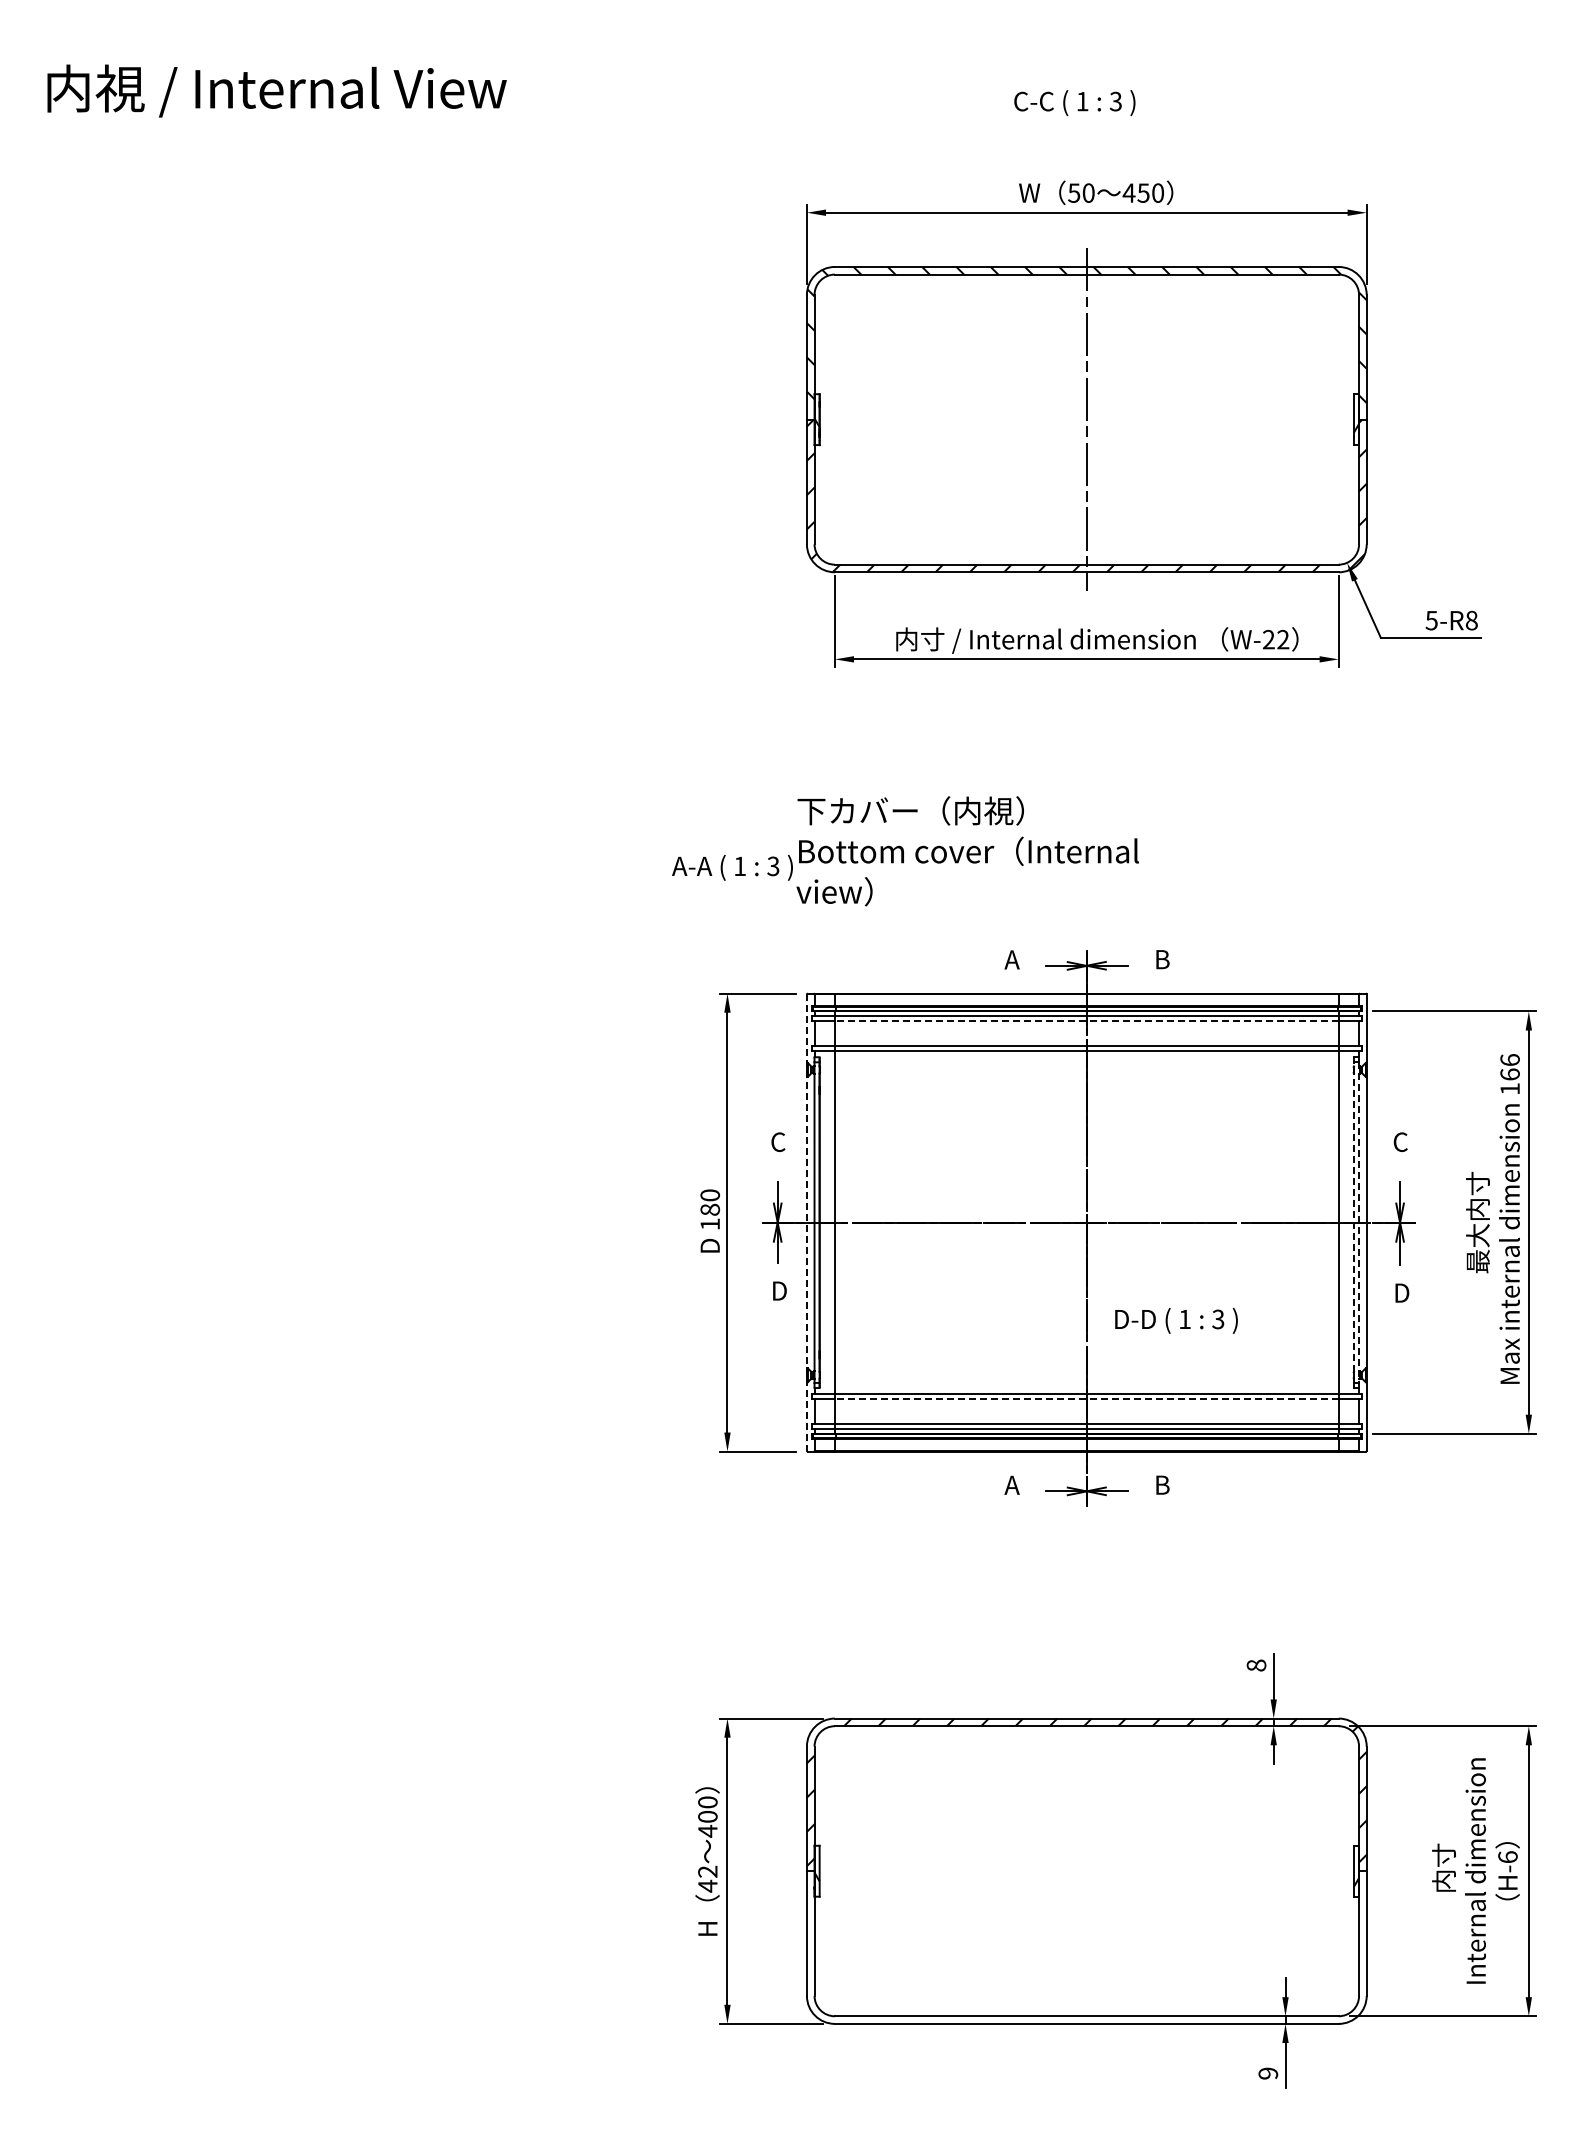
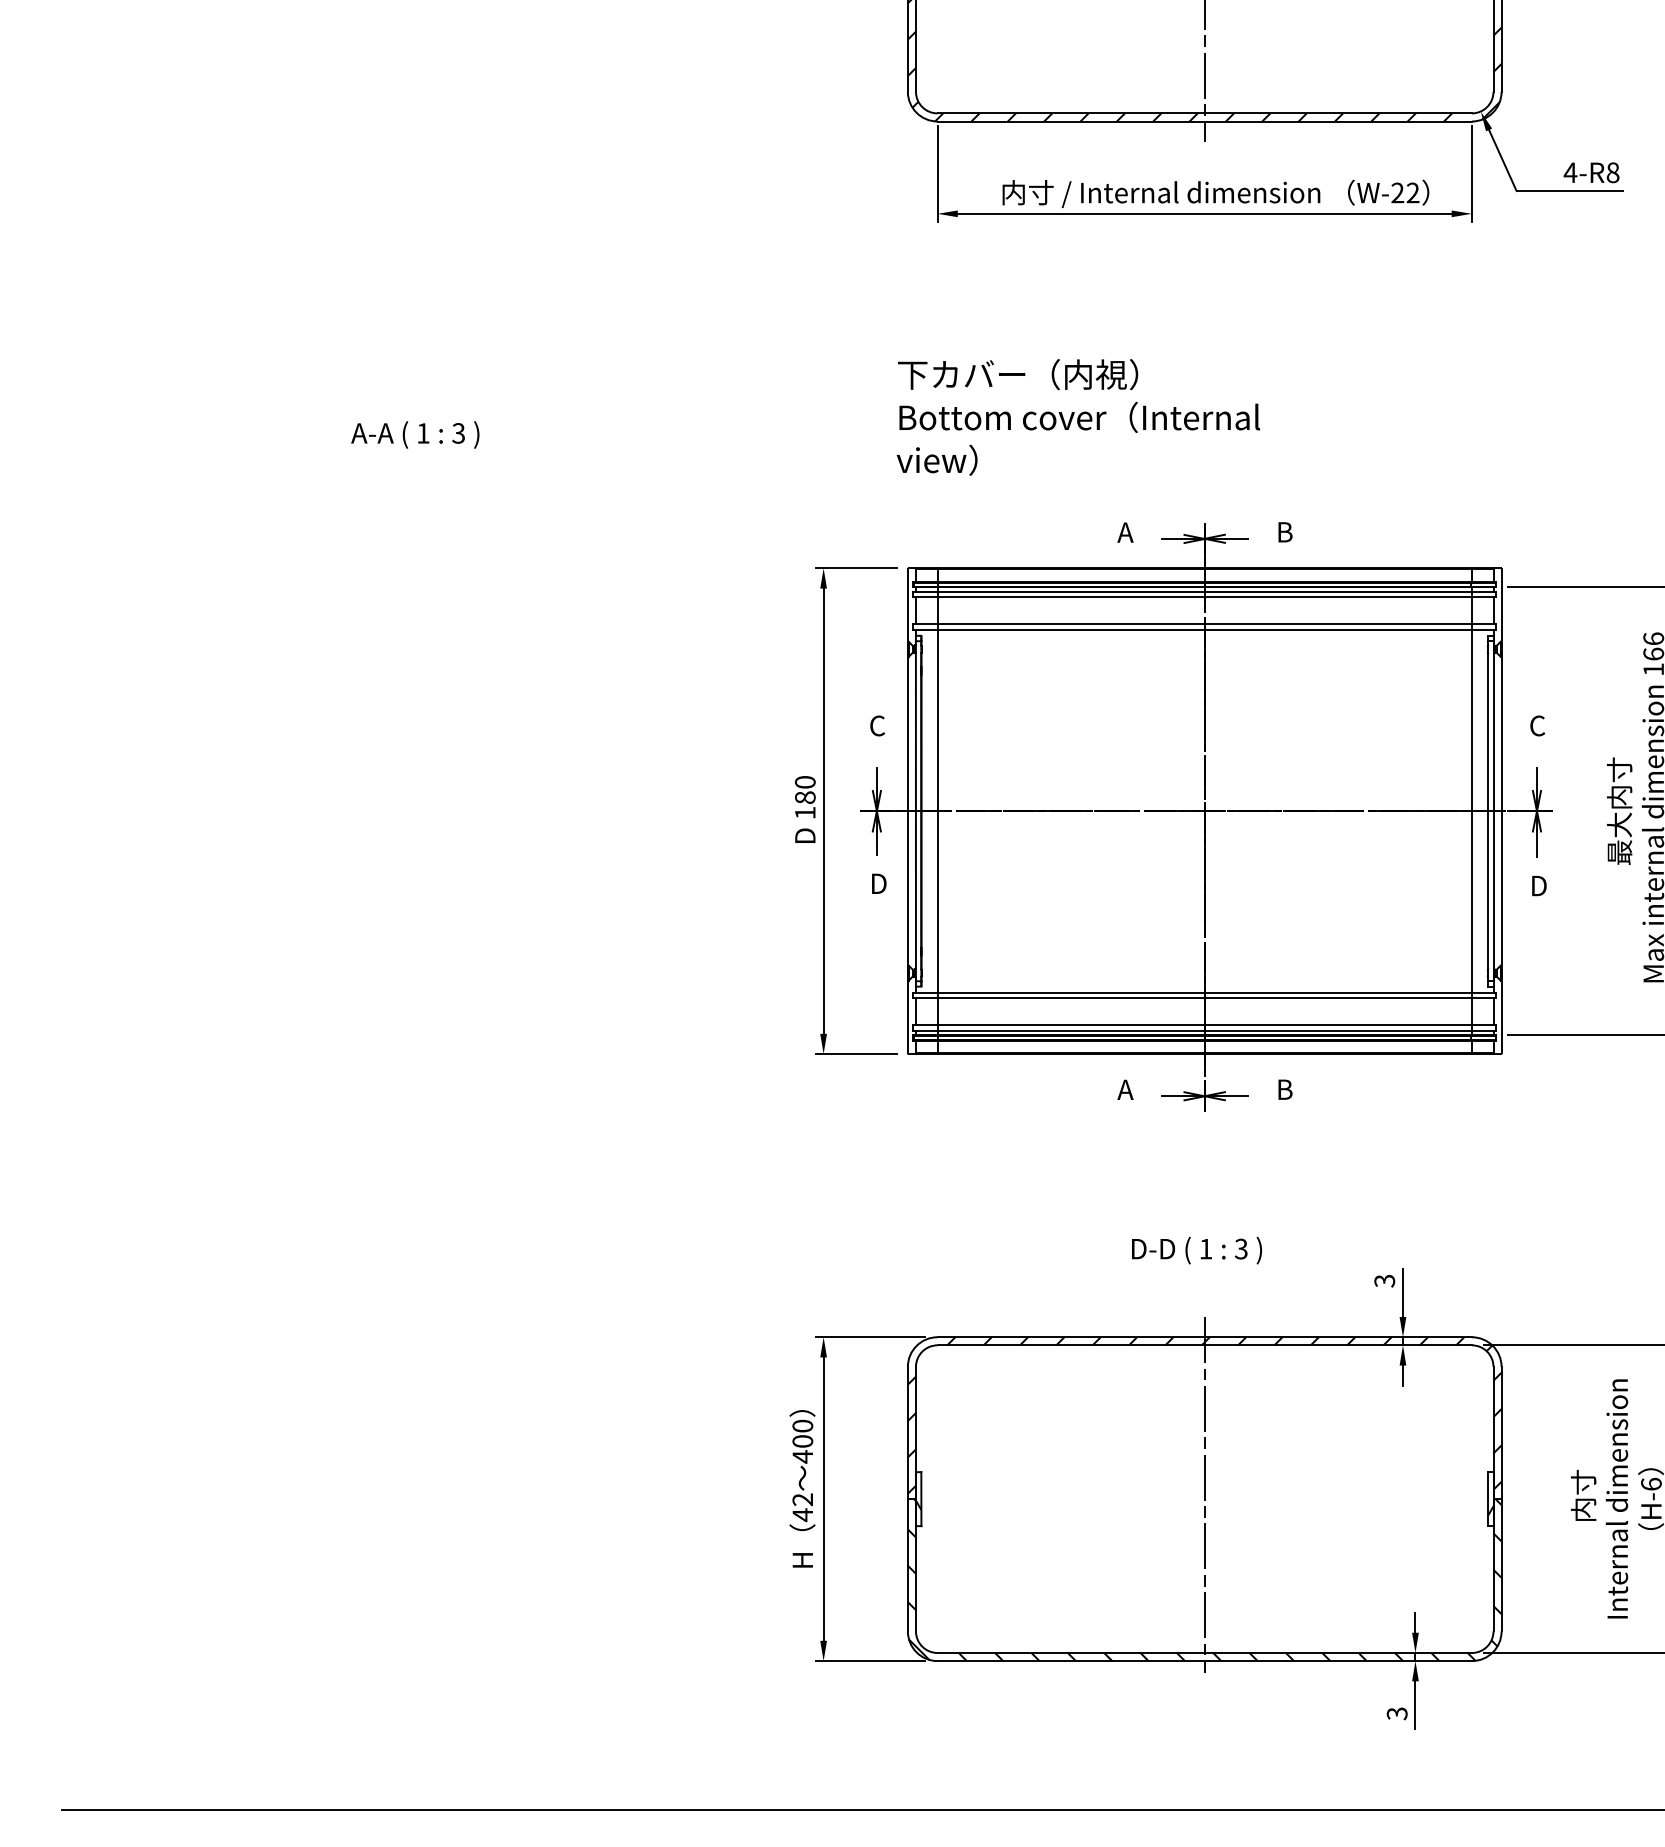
text: (1431, 620) -> (1570, 172), 5-R8 -> 4-R8
text: (732, 867) -> (415, 434), moved
line: (1086, 1020) -> (1204, 596), dashed -> solid
line: (1353, 1222) -> (1487, 811), dashed -> solid
line: (806, 1223) -> (907, 812), dashed -> solid
line: (1359, 1223) -> (1493, 812), dashed -> solid
text: (1176, 1320) -> (1196, 1250), moved
line: (1086, 1398) -> (1204, 997), dashed -> solid
text: (1256, 1665) -> (1384, 1280), 8 -> 3
line: (1086, 1867) -> (1204, 1495), added
hatch: (1086, 1947) -> (1204, 1580), added
text: (1268, 2073) -> (1397, 1713), 9 -> 3

